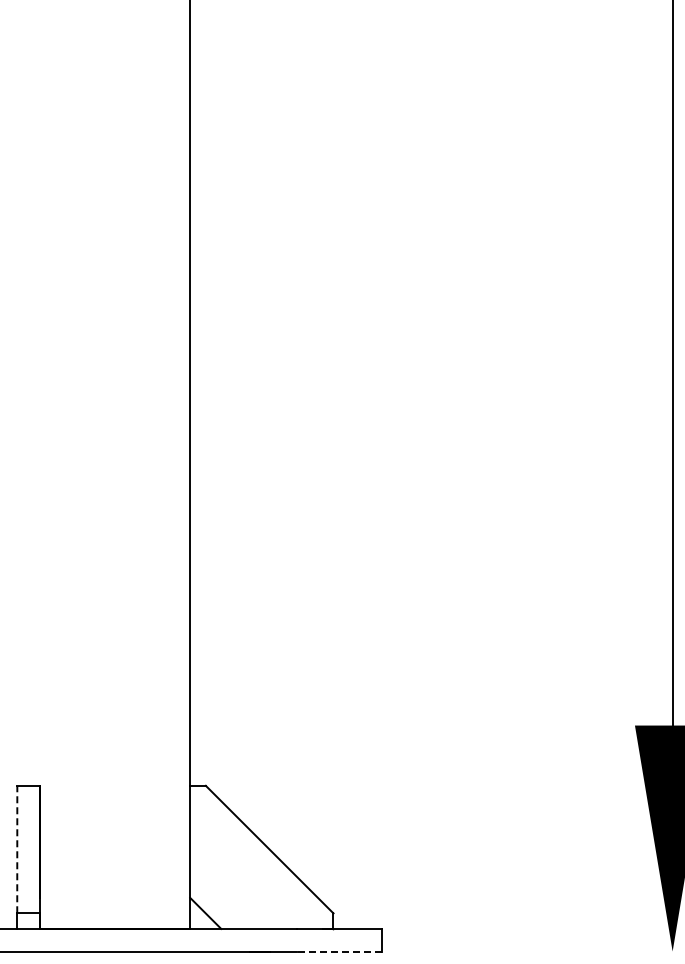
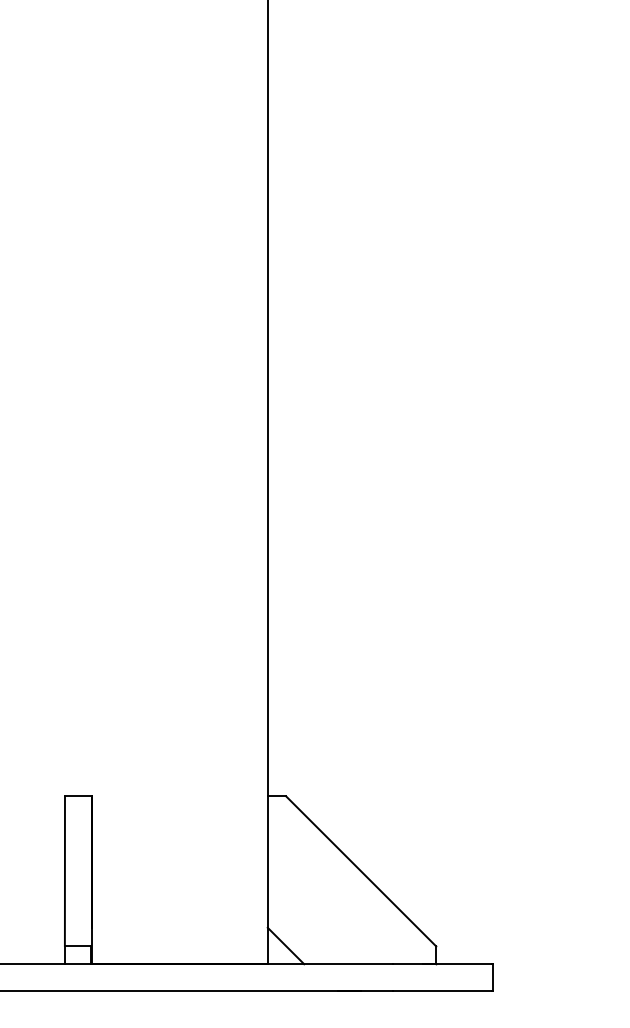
line: (17, 849) -> (65, 871), dashed -> solid
line: (338, 951) -> (441, 990), dashed -> solid

